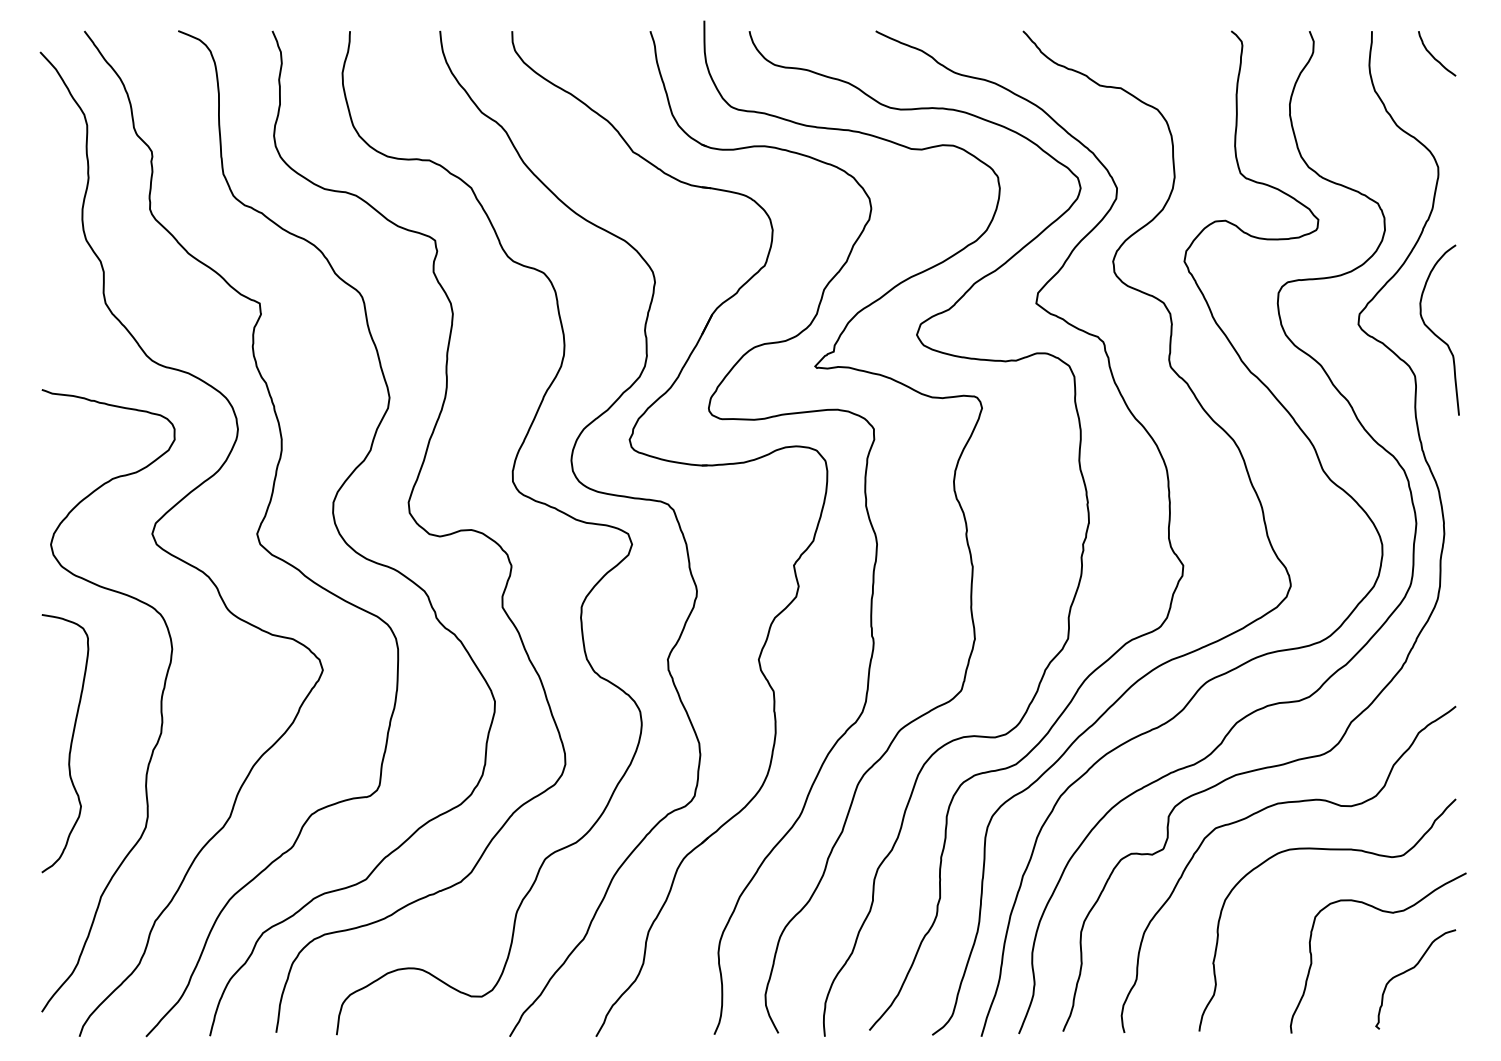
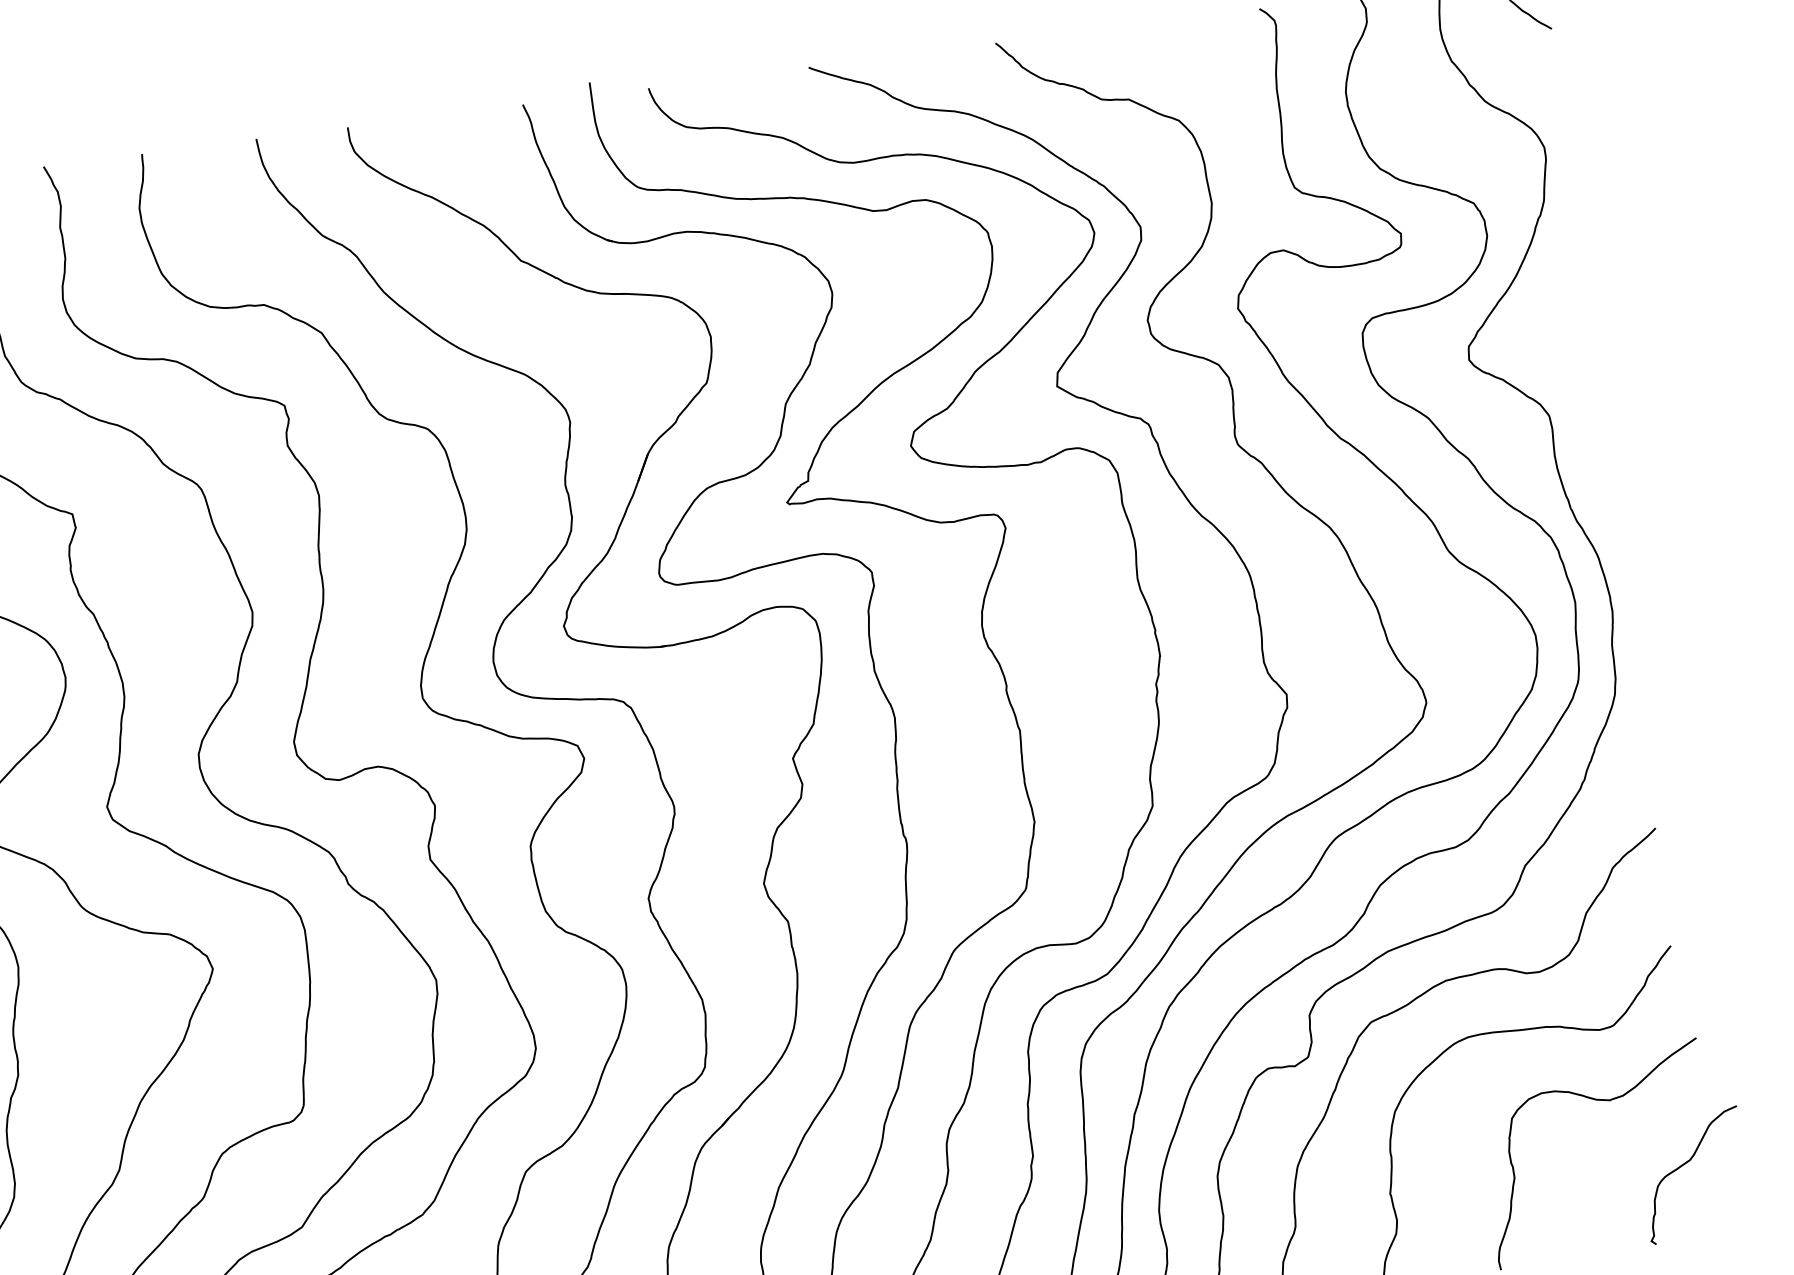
curve: (1435, 333) -> (1568, 358), removed
curve: (1410, 970) -> (1685, 1164), moved

